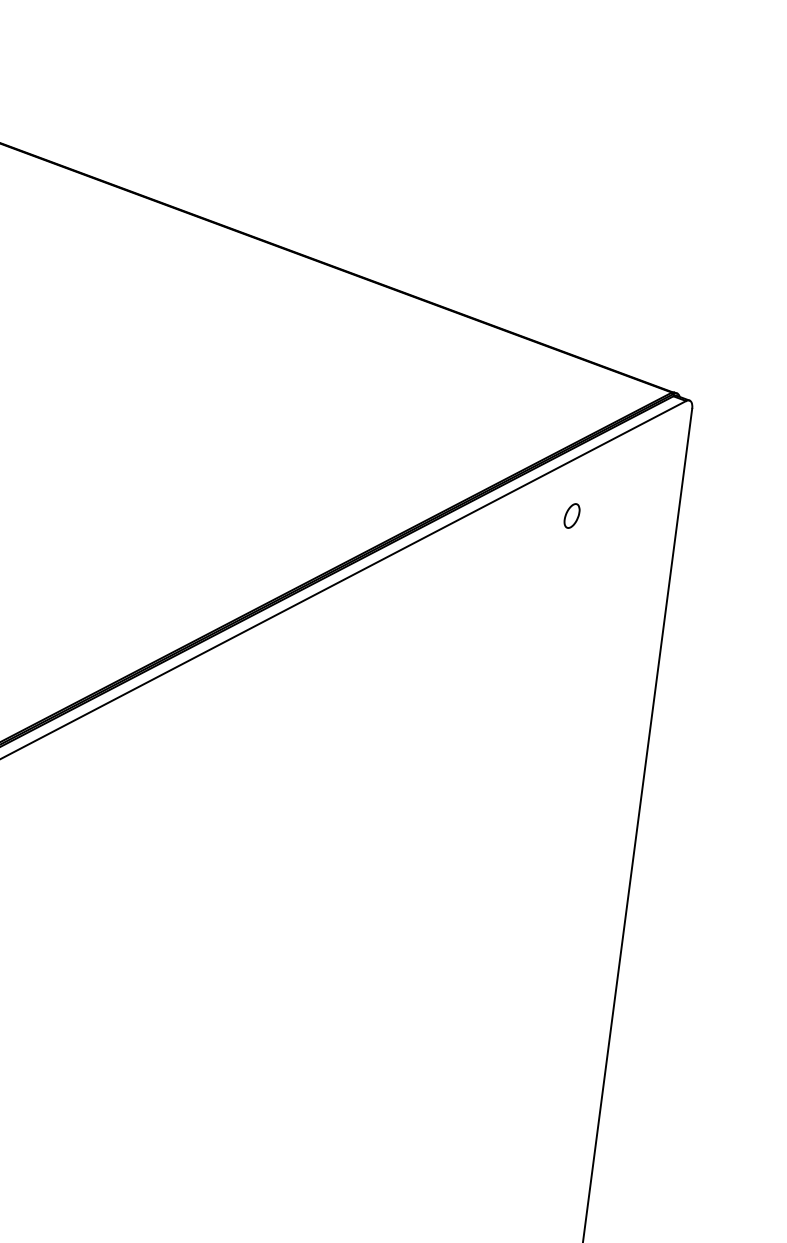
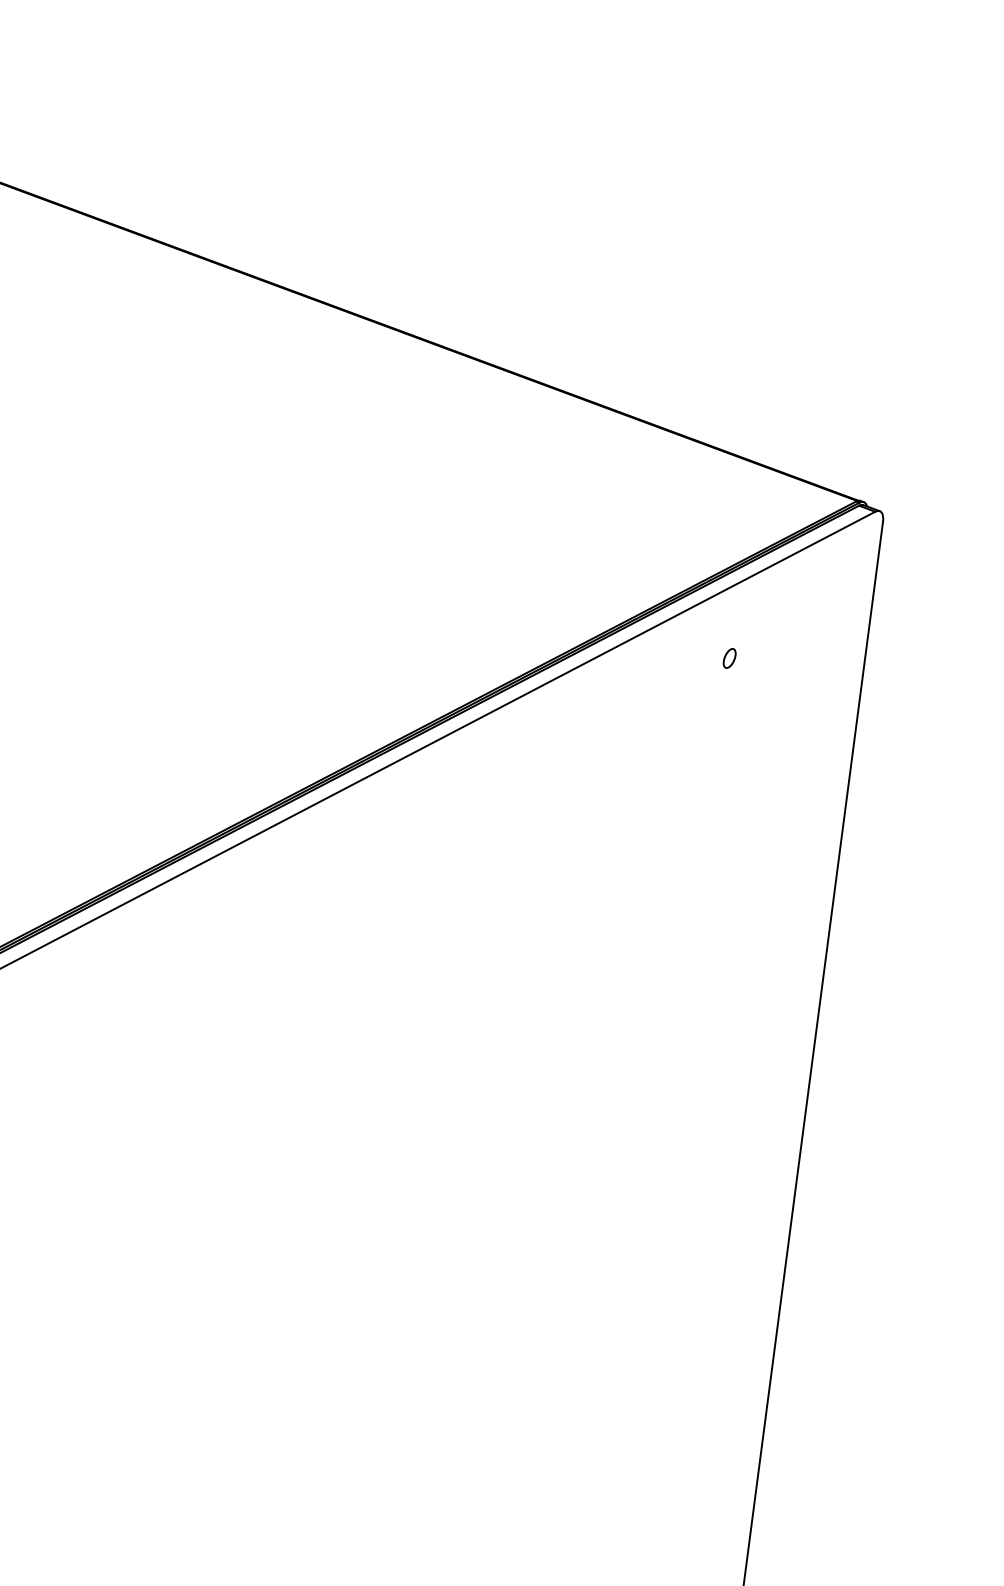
part: (571, 516) -> (729, 658), size x0.62

